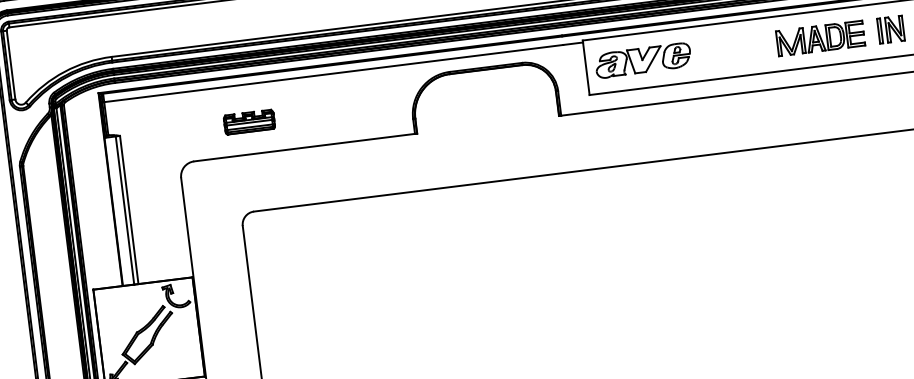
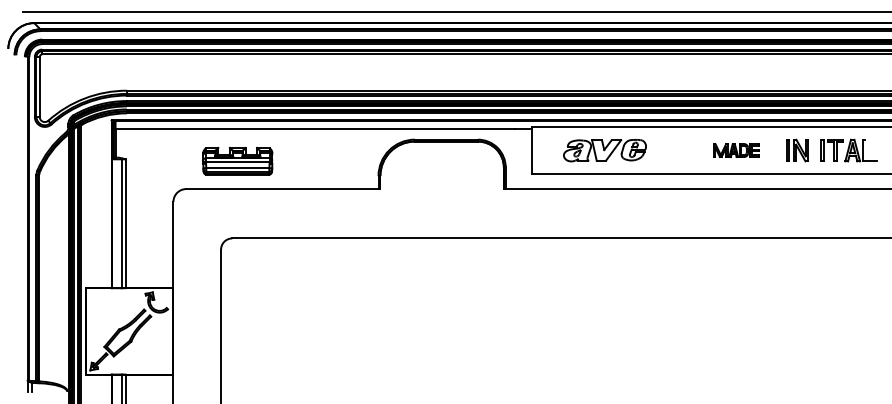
part: (820, 38) -> (736, 150), size x0.6
part: (642, 60) -> (604, 150), moved
part: (249, 122) -> (237, 161), size x1.6

